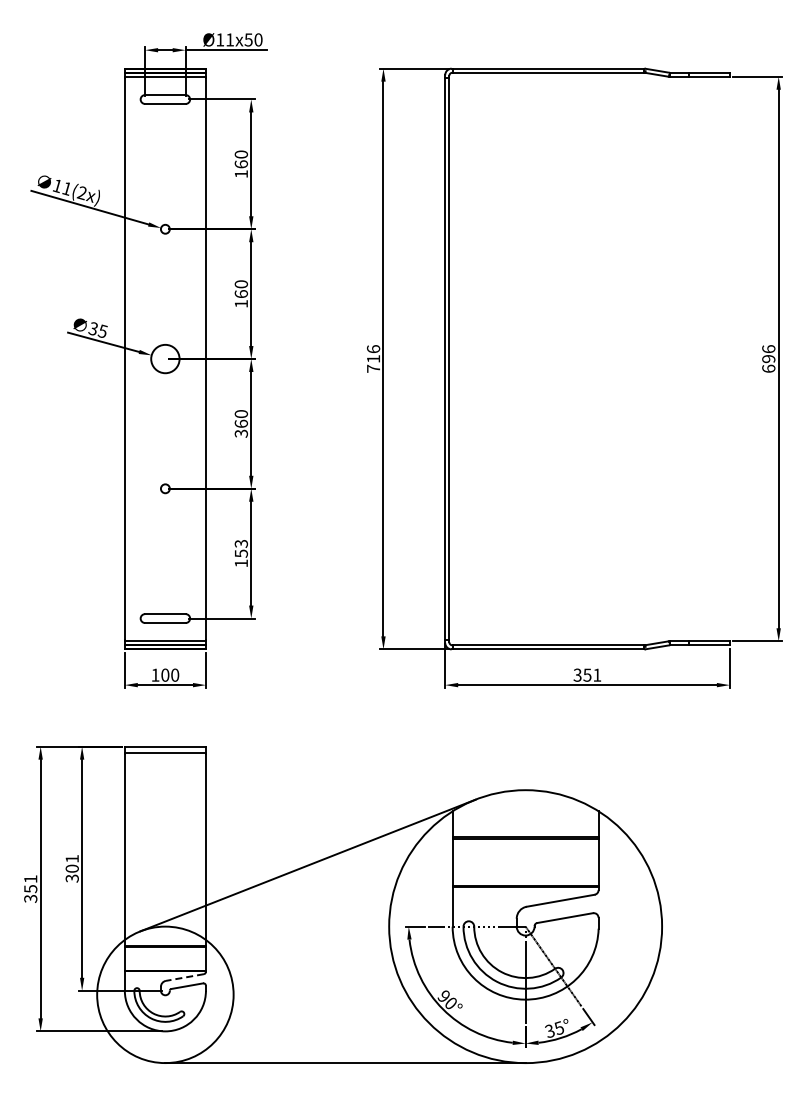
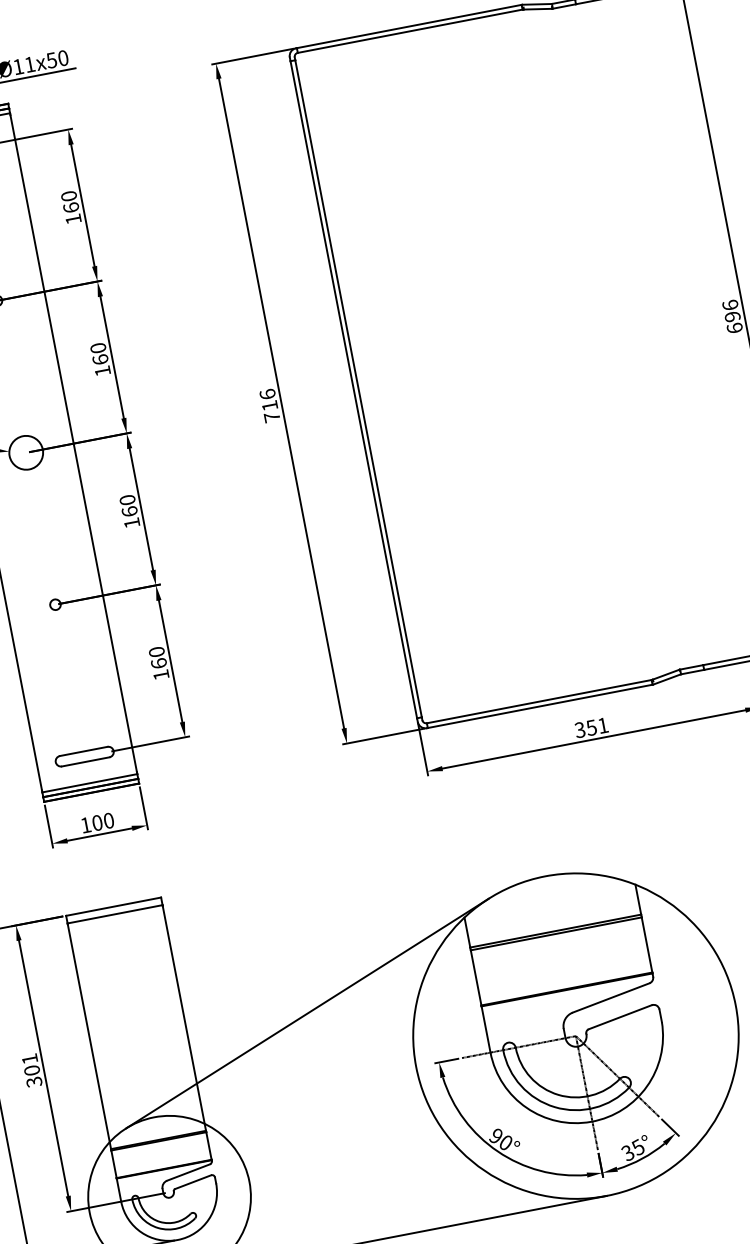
text: (240, 433) -> (130, 523), 360 -> 160
text: (240, 548) -> (156, 657), 153 -> 160
line: (184, 977) -> (188, 1172), dashed -> solid

